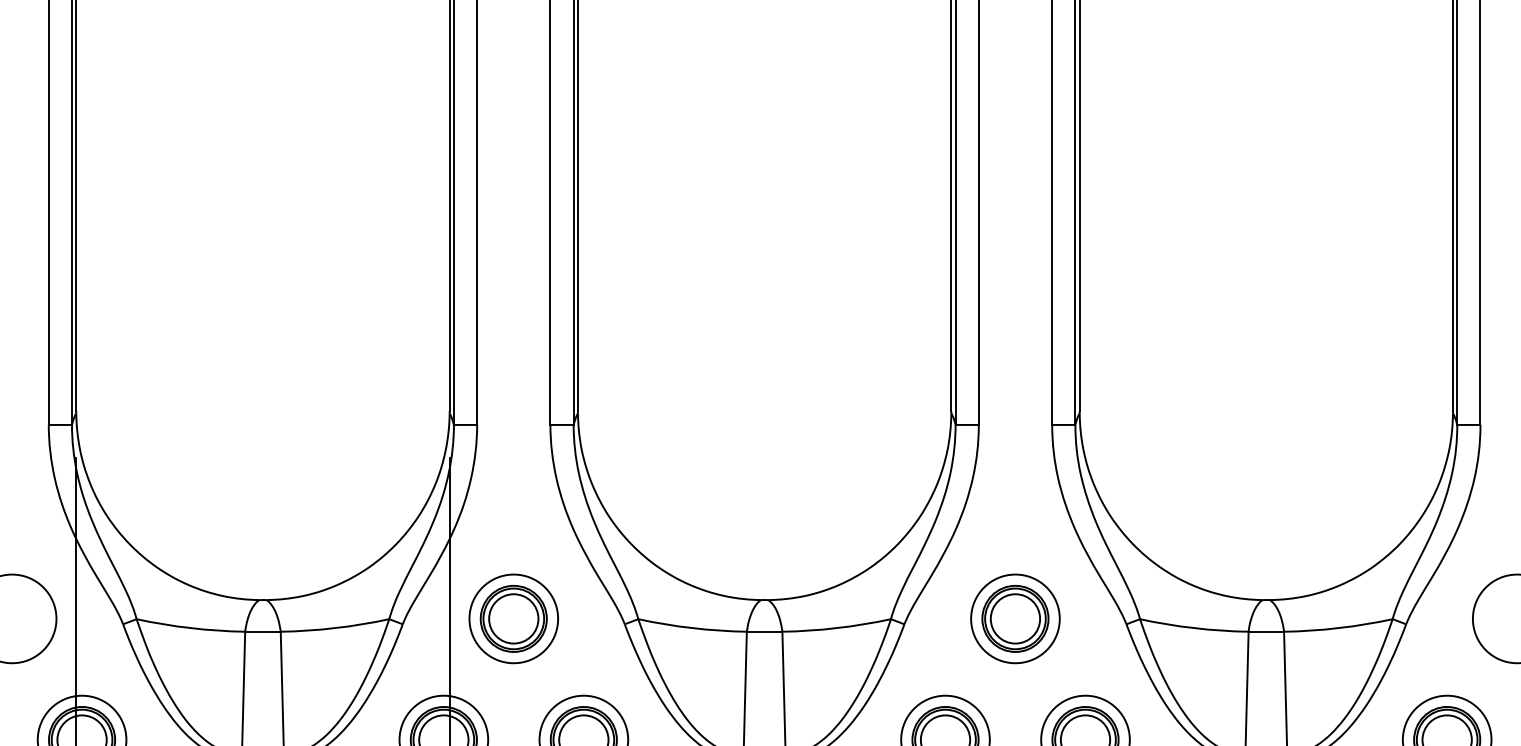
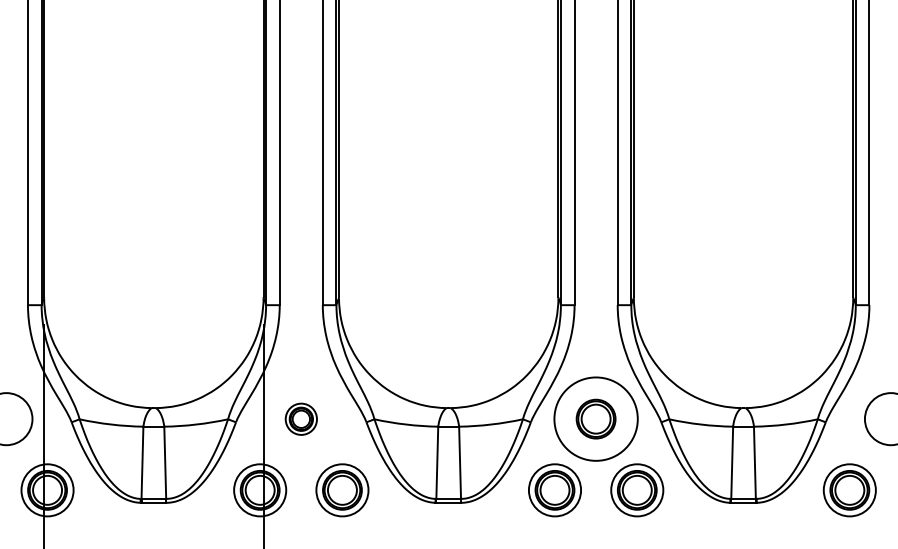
part: (514, 619) -> (301, 419), size x0.6
circle: (1016, 619) -> (596, 419), size x1.6

